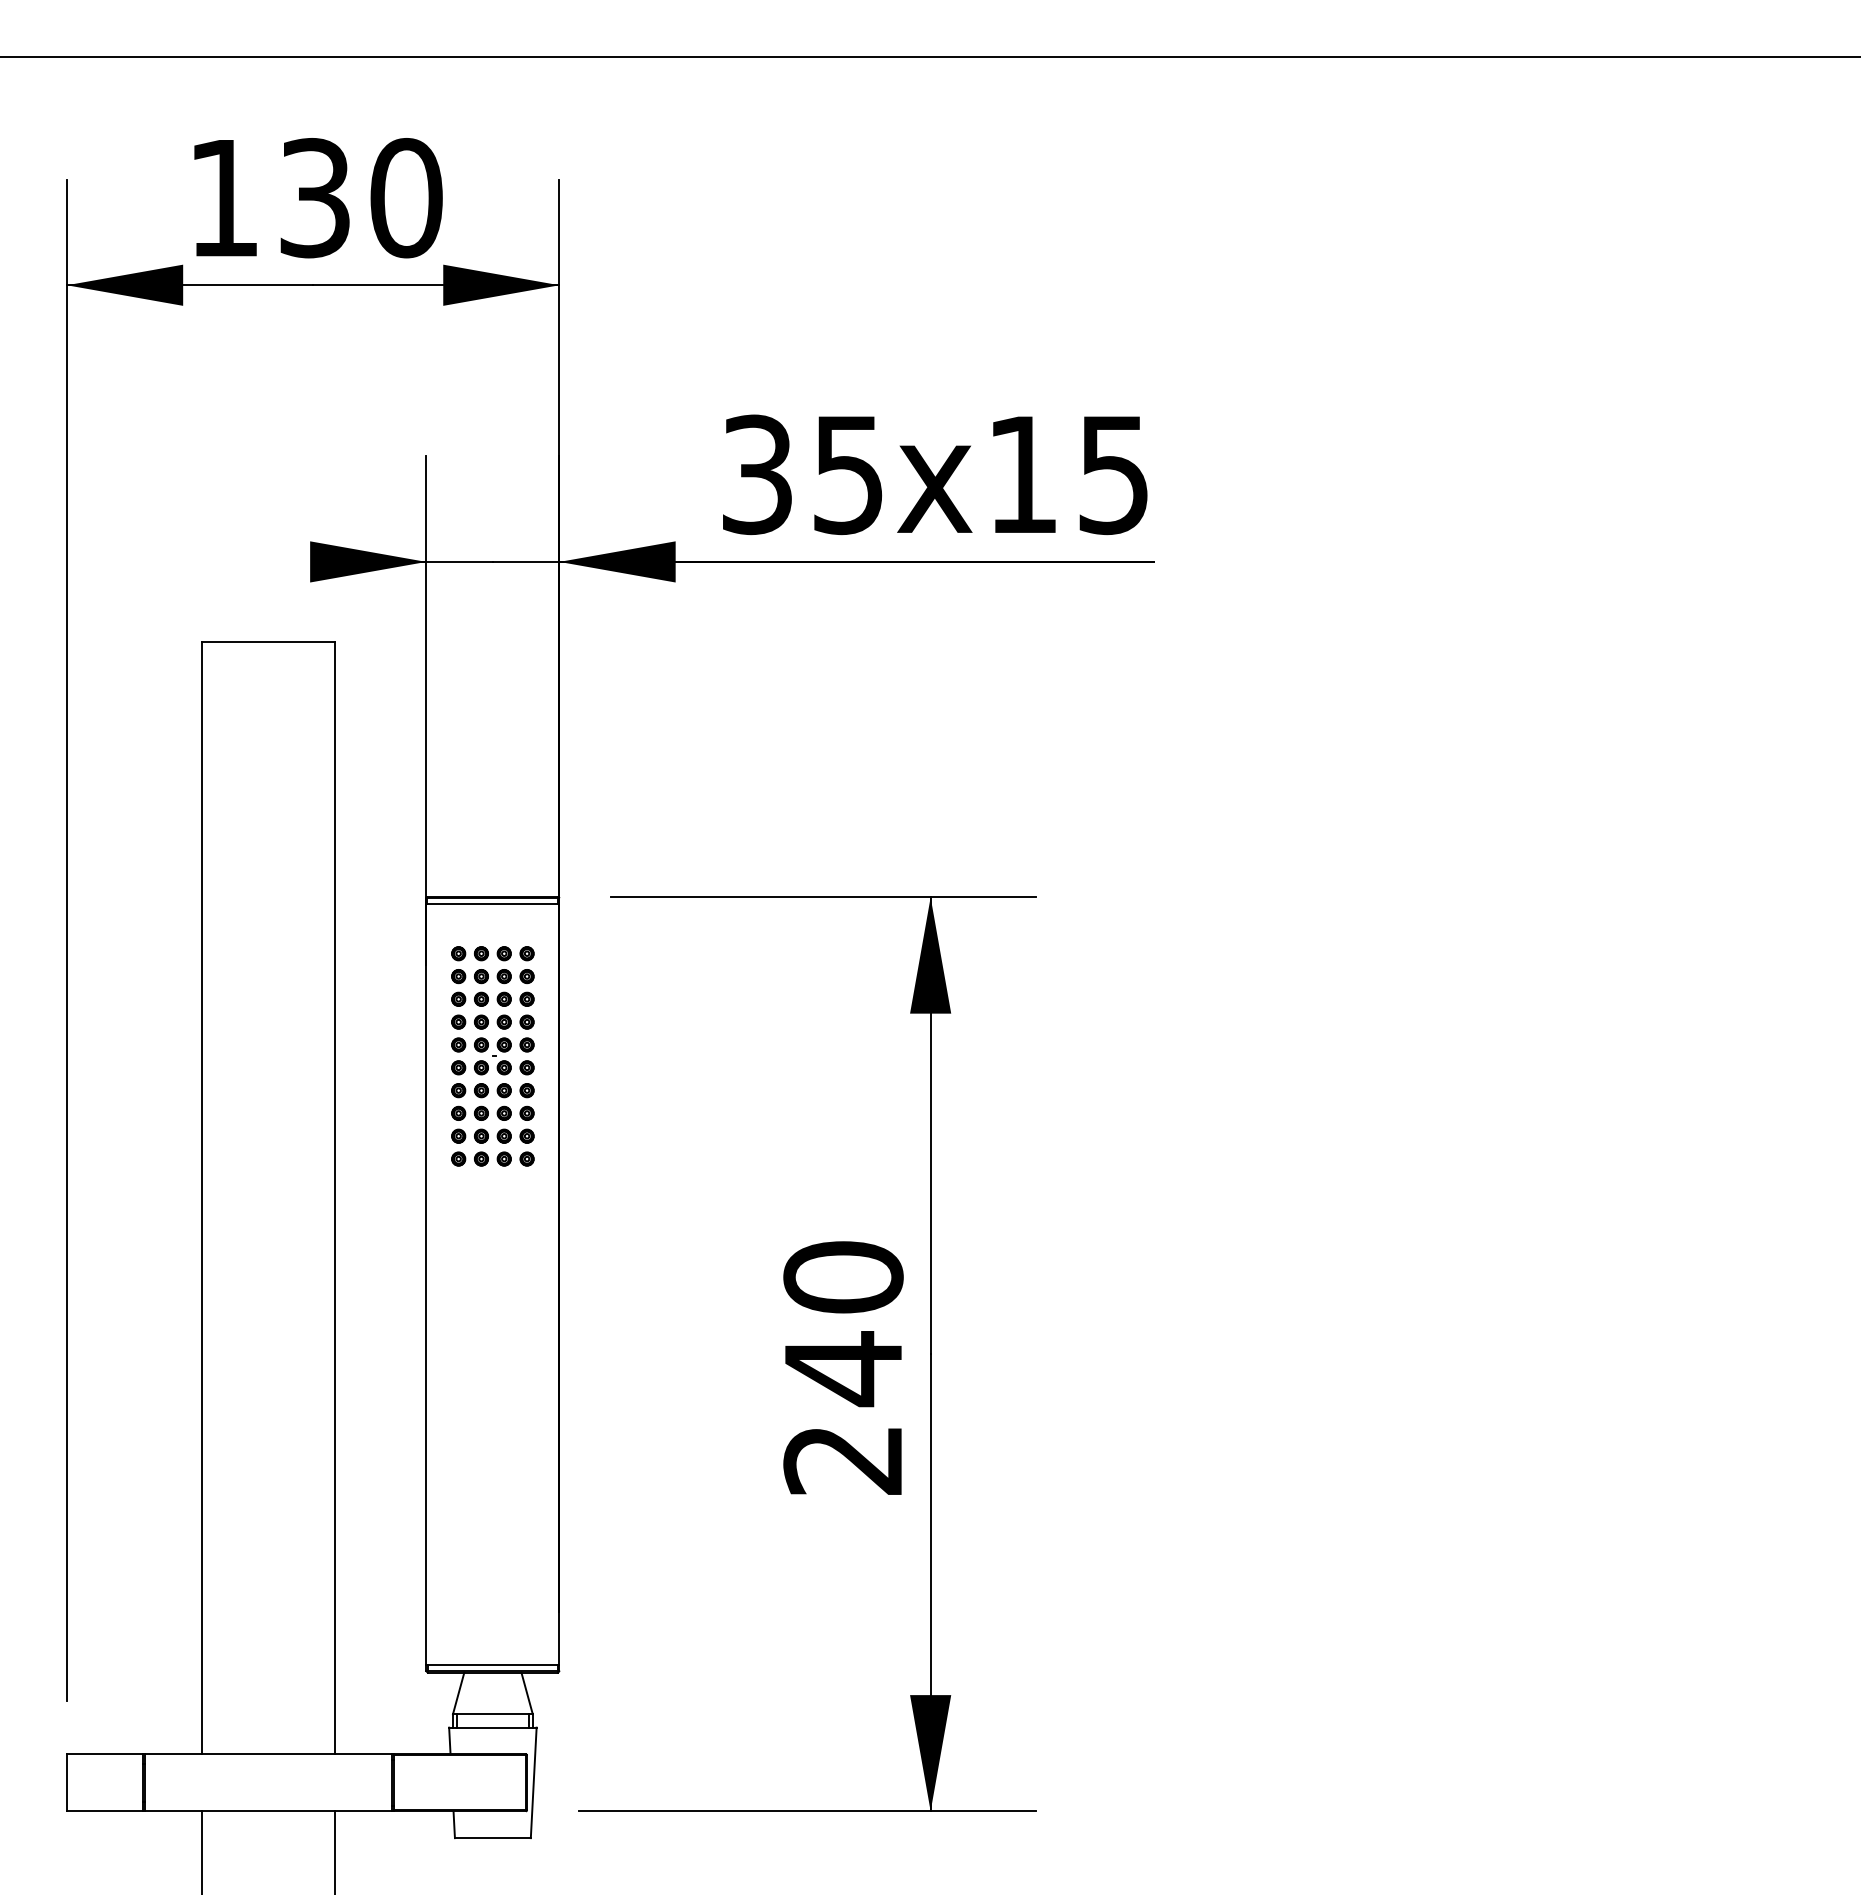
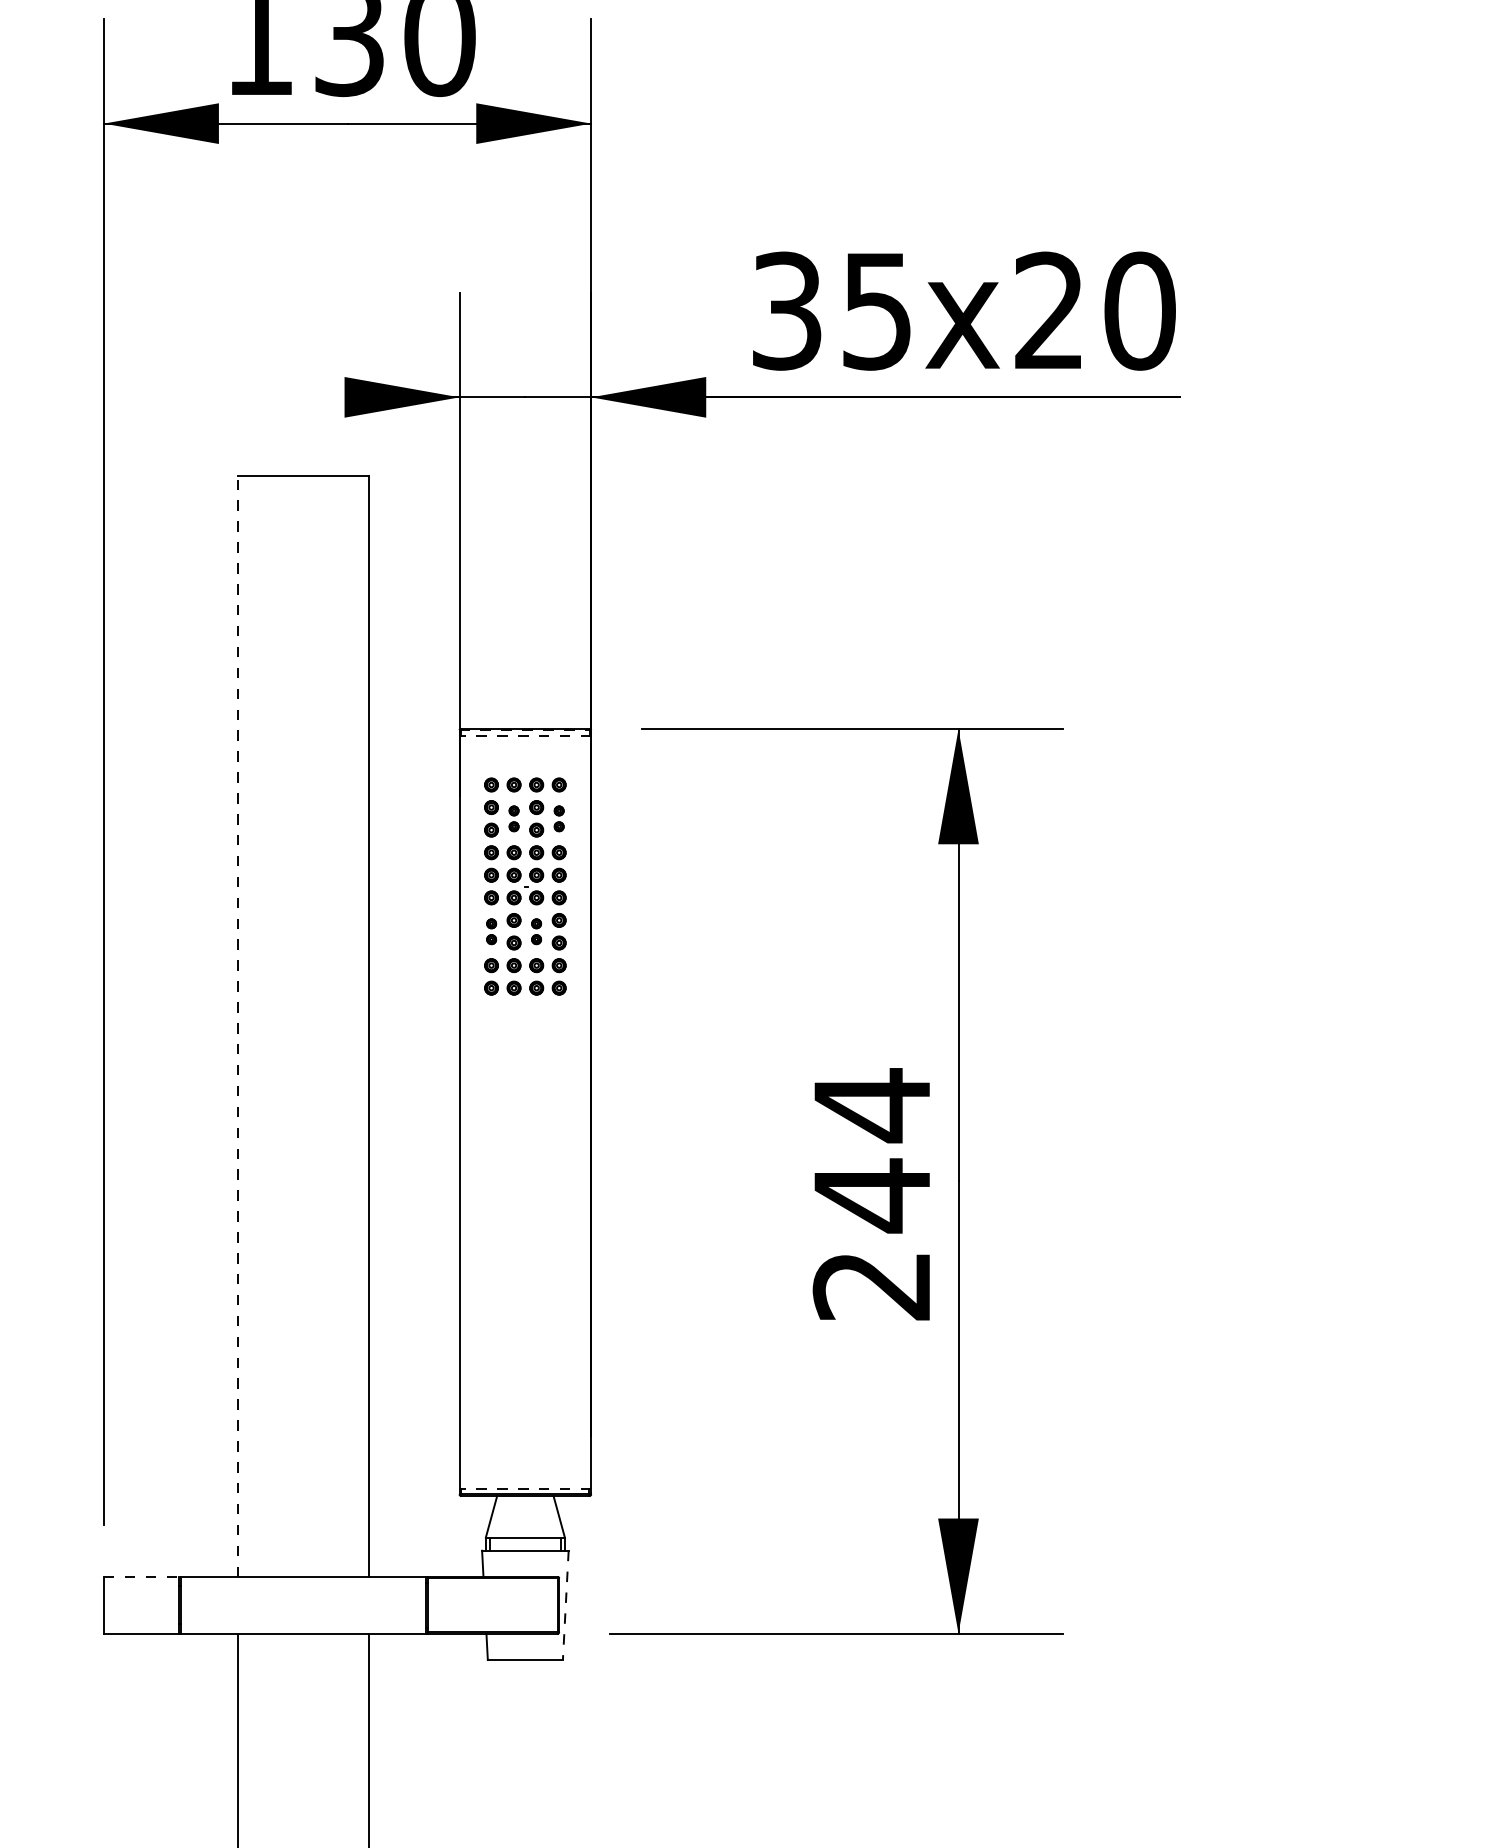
text: (1069, 474) -> (1095, 310), x15 -> x20
line: (492, 898) -> (524, 730), solid -> dashed
line: (492, 904) -> (524, 736), solid -> dashed
part: (481, 987) -> (514, 818), size x0.7
part: (526, 987) -> (558, 818), size x0.7
part: (458, 1101) -> (491, 931), size x0.7
part: (503, 1101) -> (535, 931), size x0.7
line: (201, 1197) -> (237, 1026), solid -> dashed
text: (843, 1277) -> (872, 1105), 240 -> 244
line: (492, 1664) -> (524, 1488), solid -> dashed
line: (105, 1754) -> (142, 1577), solid -> dashed
line: (533, 1783) -> (565, 1605), solid -> dashed

